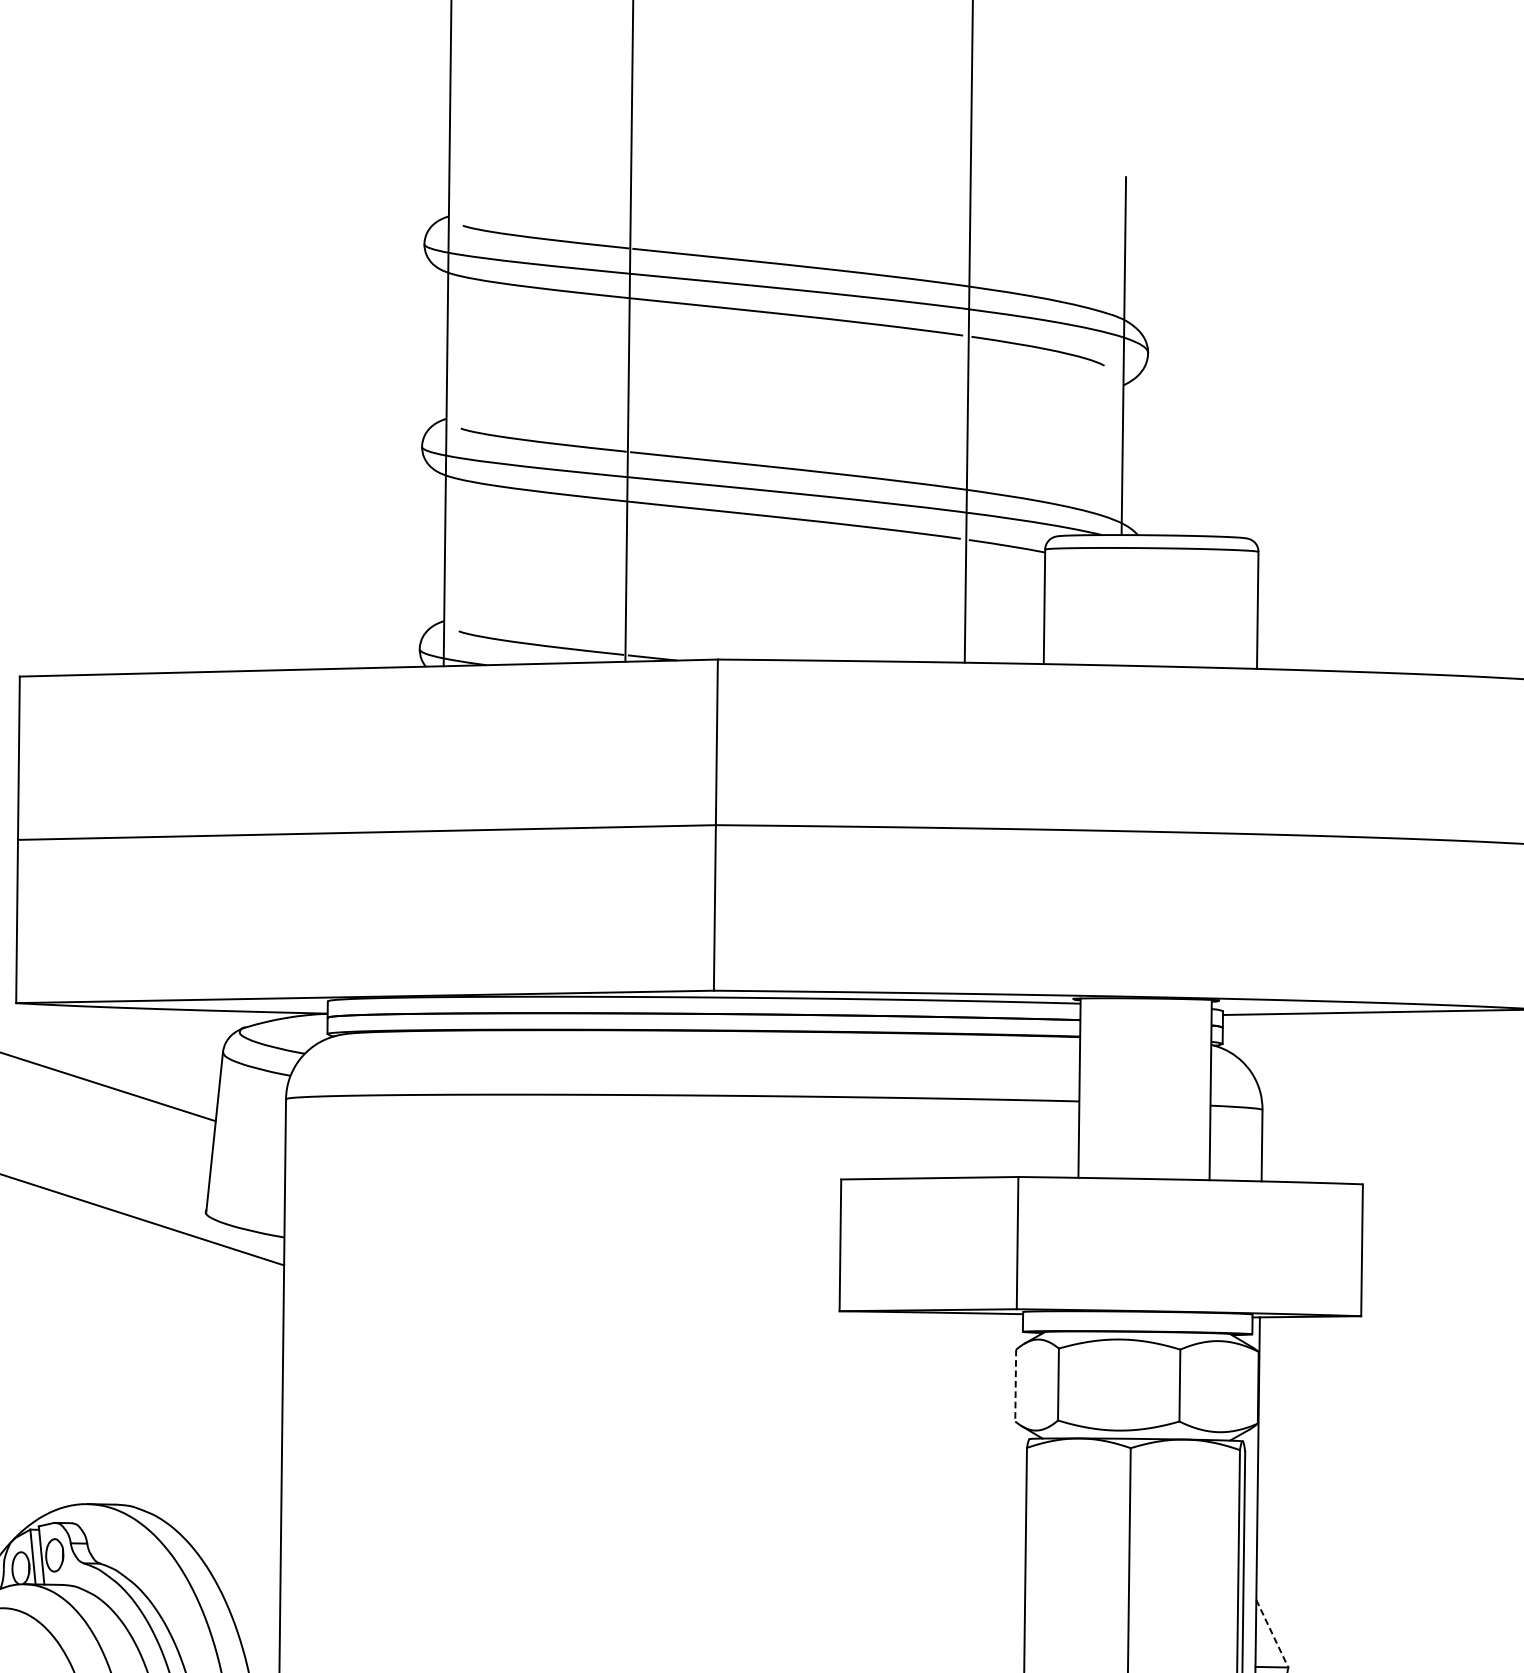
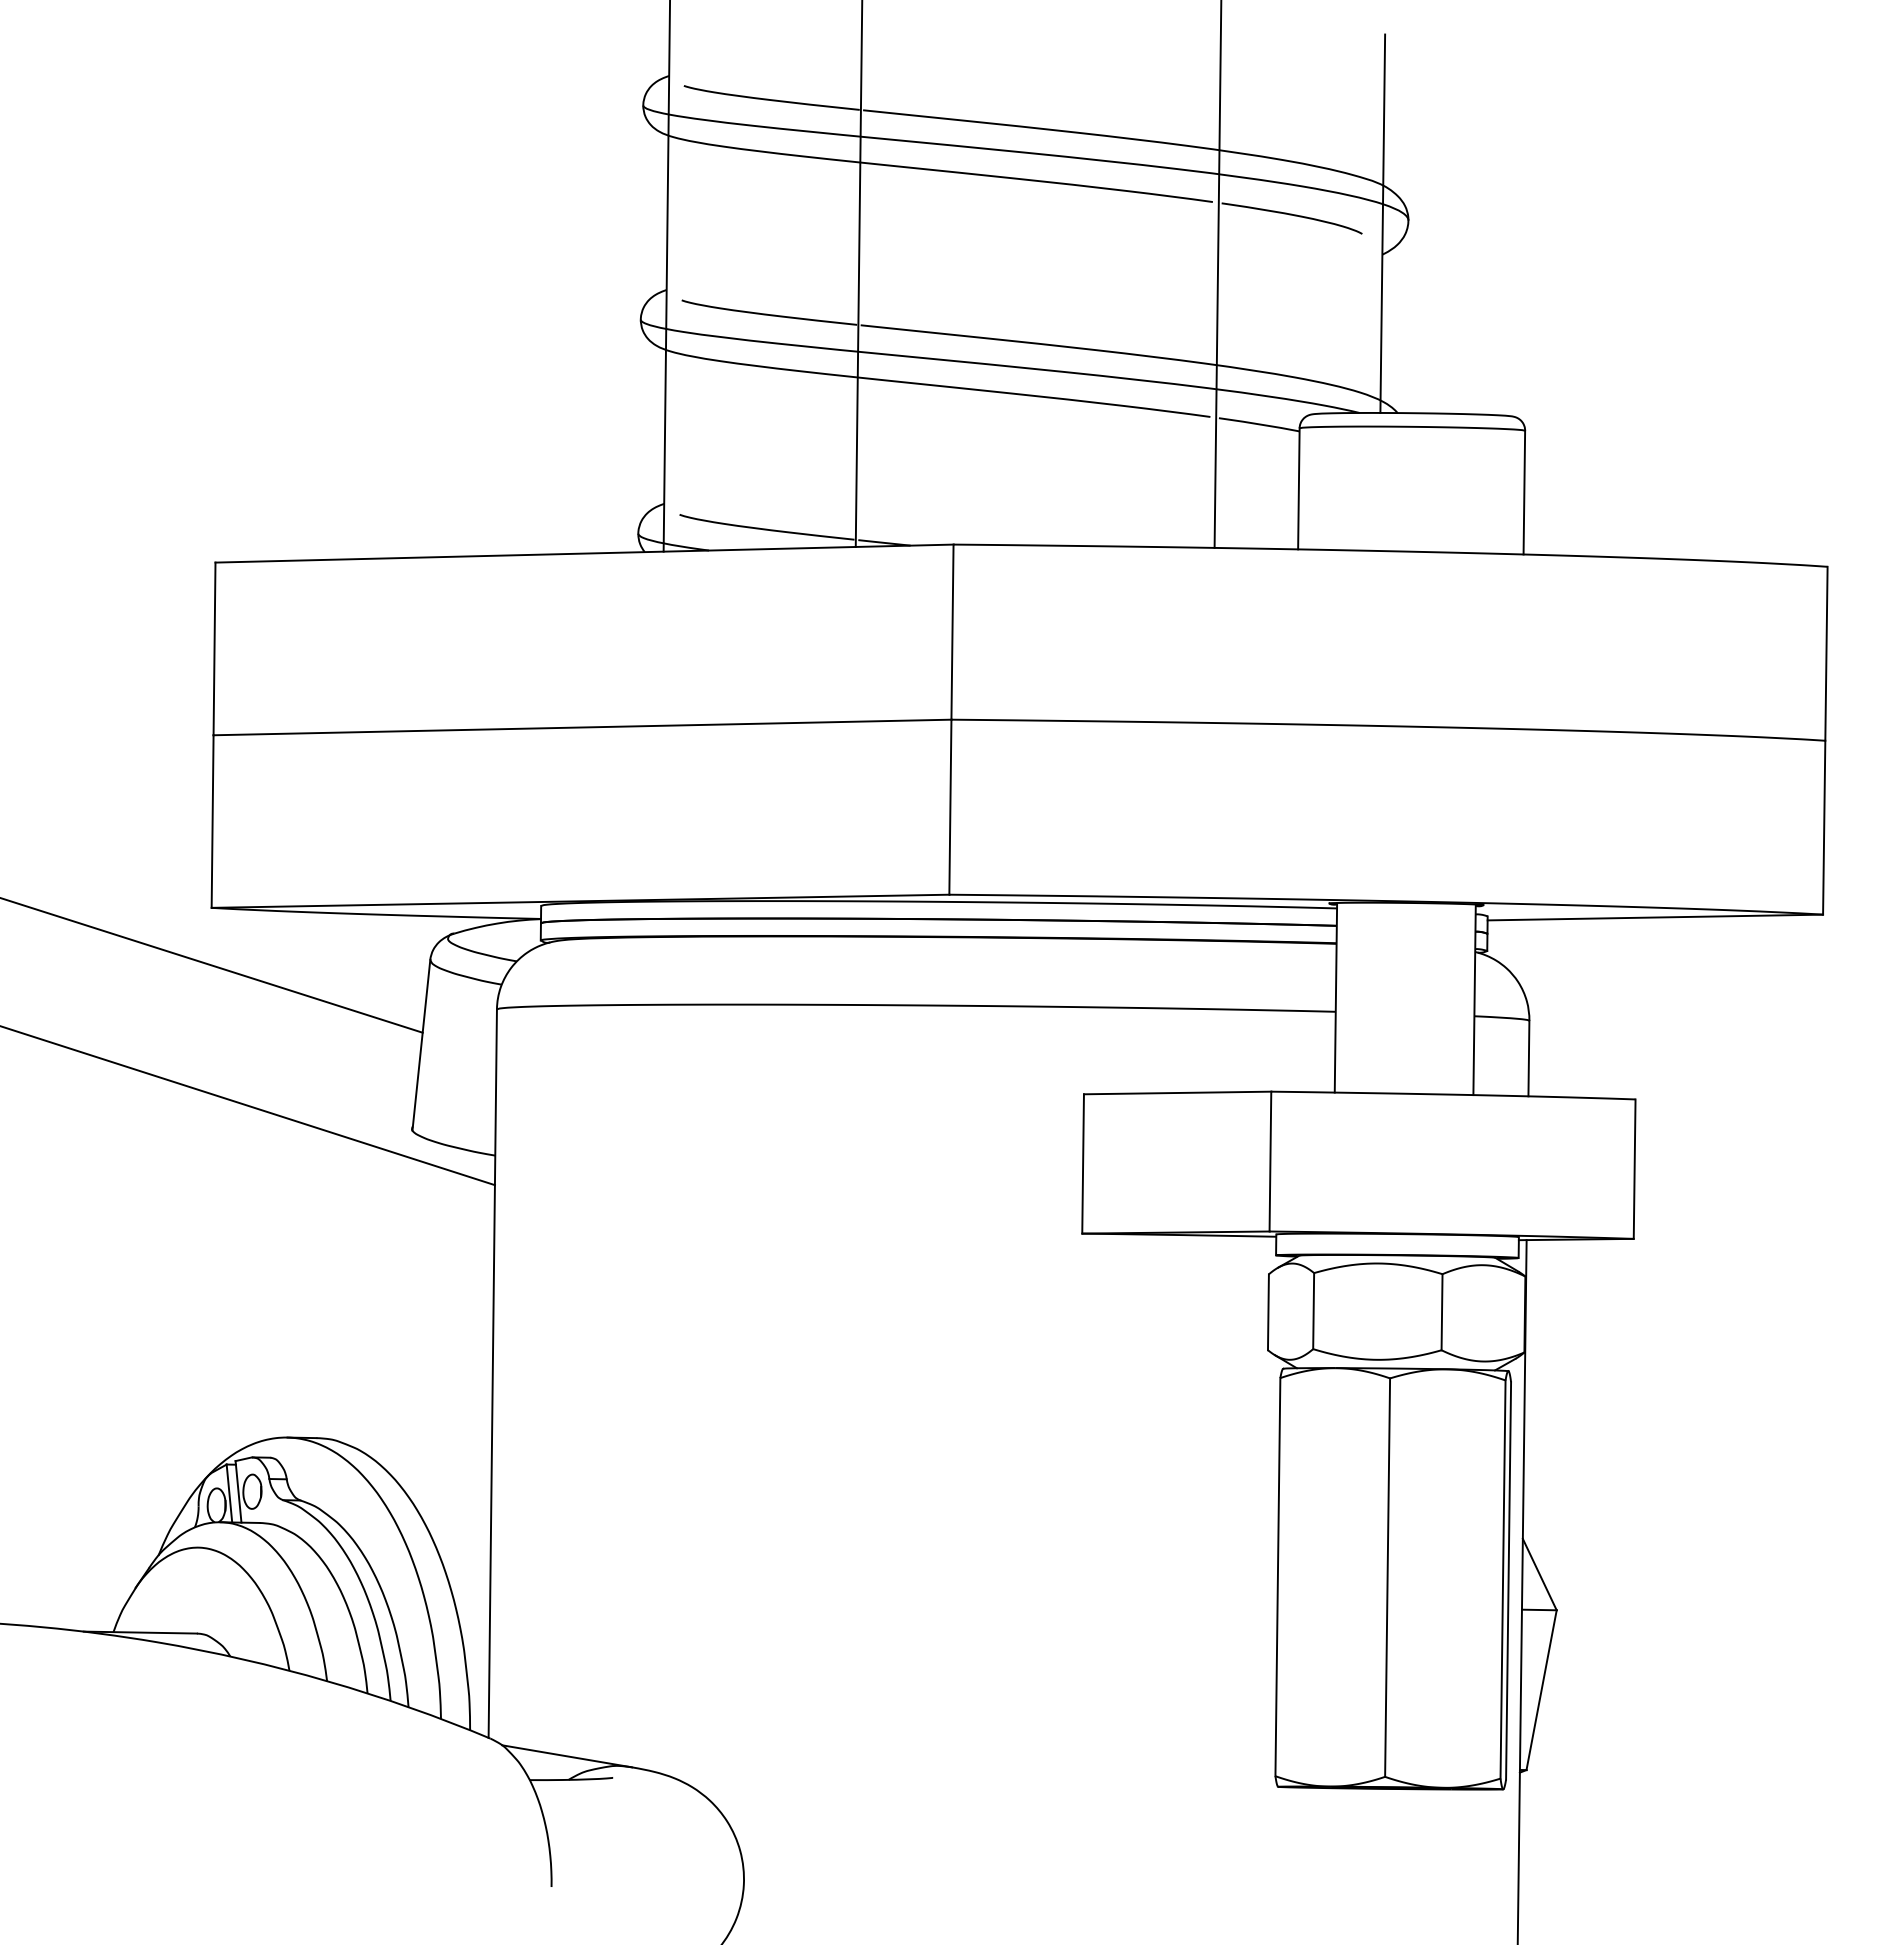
line: (1015, 1385) -> (1268, 1312), dashed -> solid
line: (1272, 1633) -> (1539, 1574), dashed -> solid

